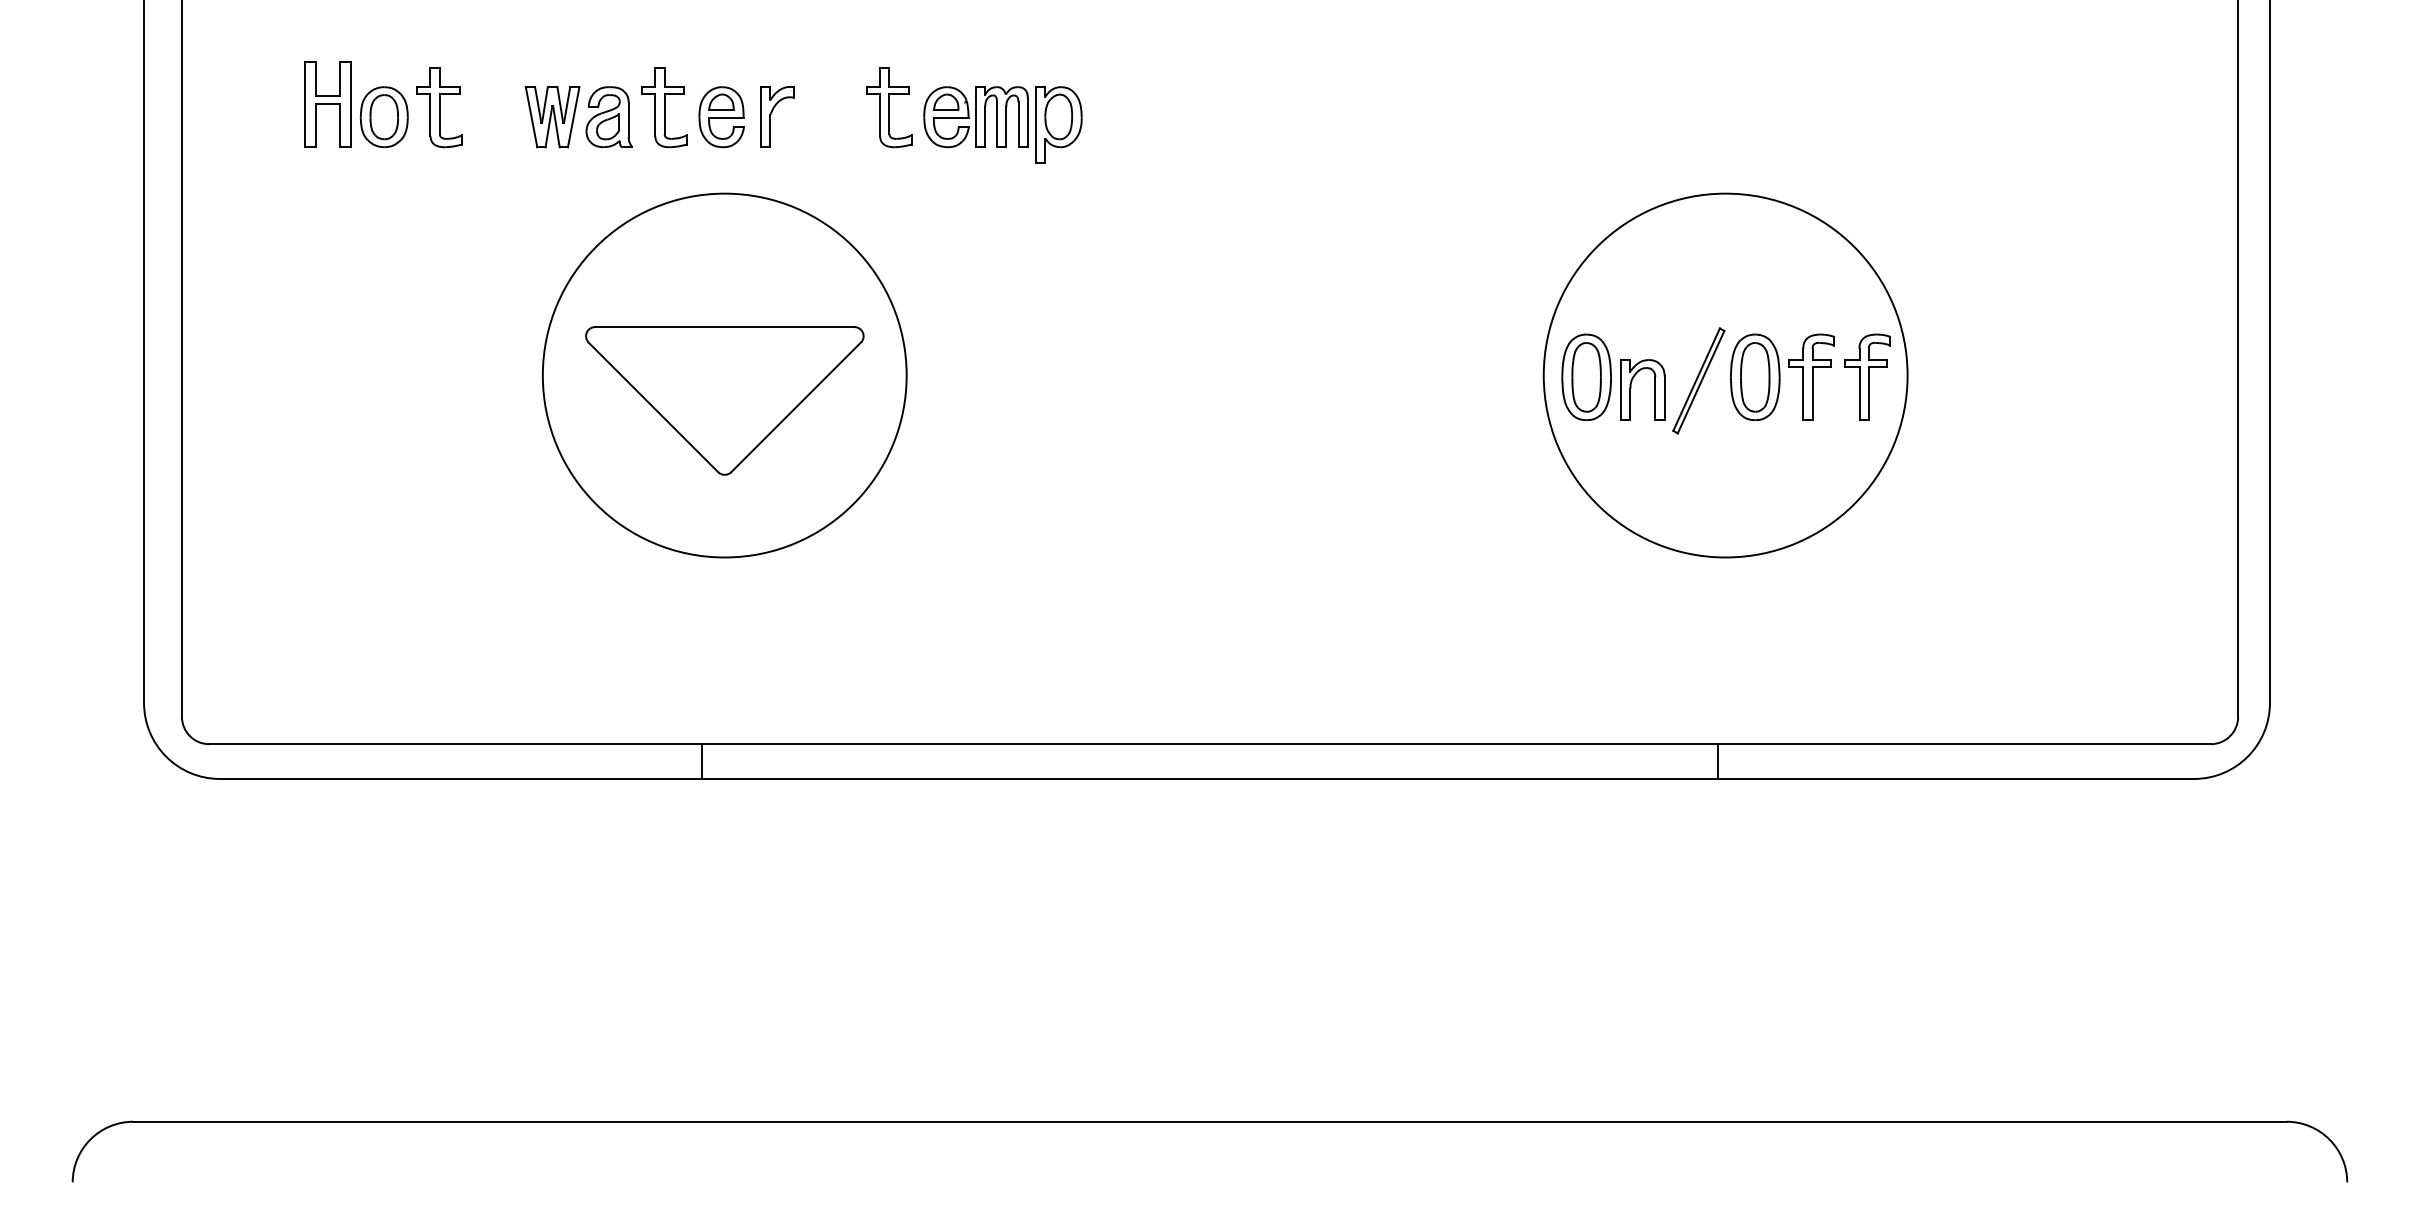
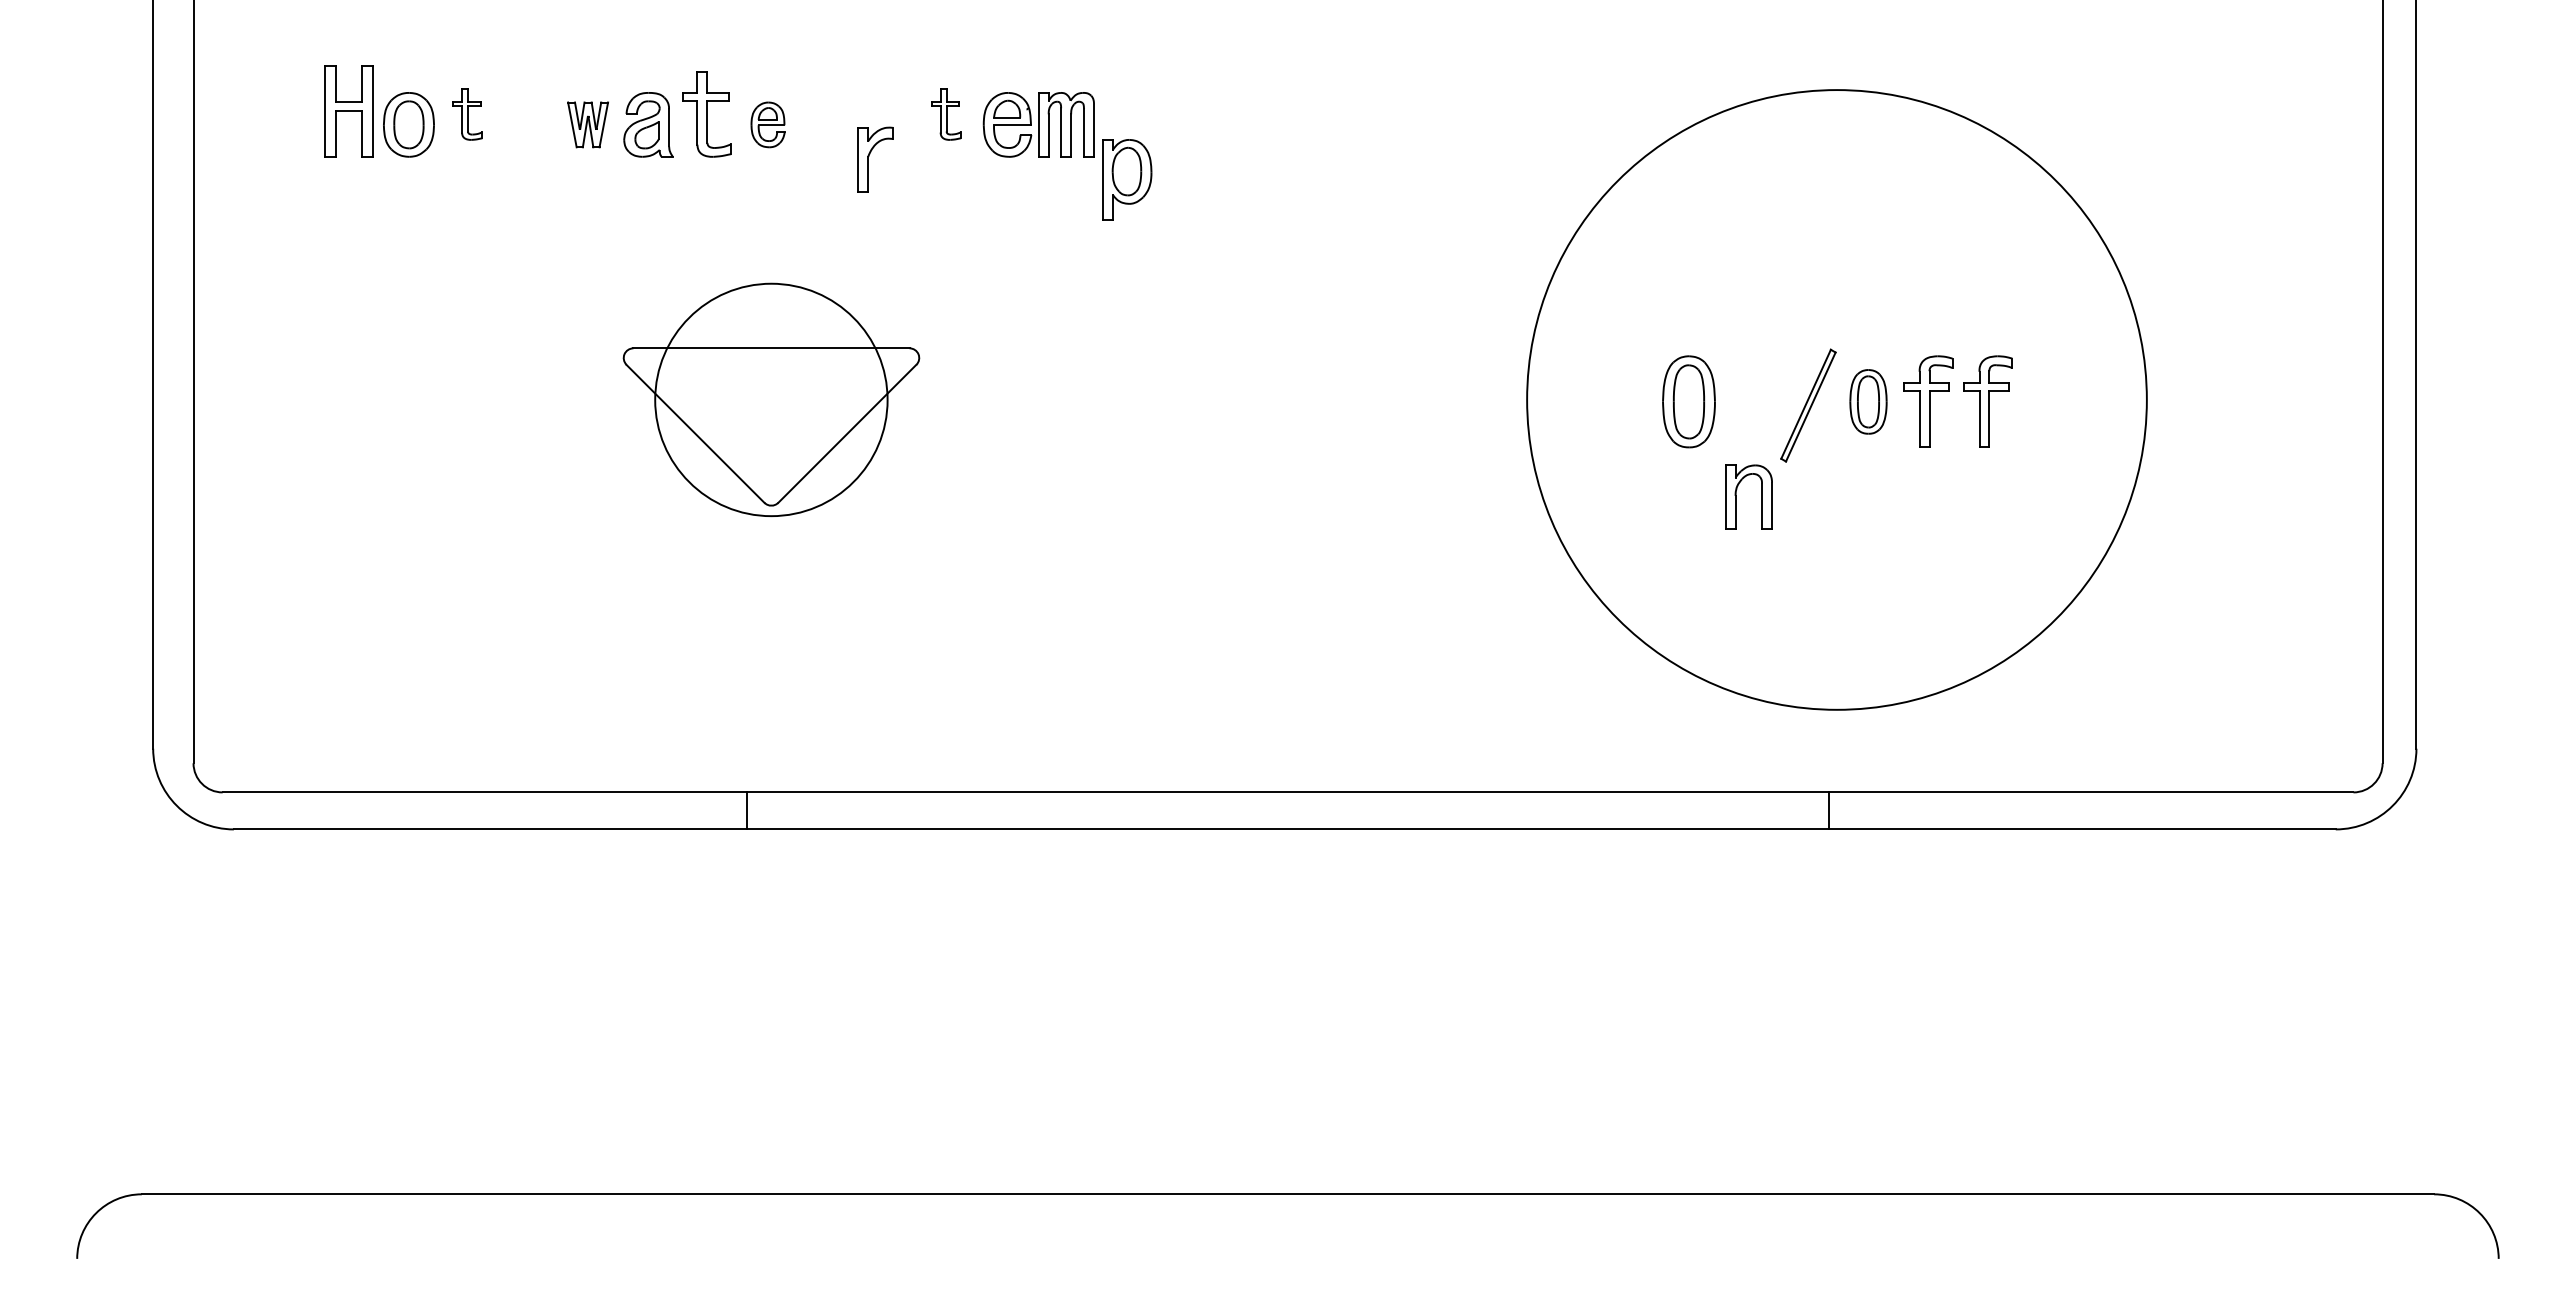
part: (439, 107) -> (467, 114), size x0.6
part: (889, 107) -> (946, 114), size x0.6
part: (771, 114) -> (869, 156), moved
part: (552, 116) -> (587, 124), size x0.7
part: (721, 116) -> (767, 124), size x0.7
part: (1059, 124) -> (1127, 179), moved
circle: (724, 375) -> (771, 399), size x0.6
circle: (1725, 375) -> (1836, 399), size x1.6
part: (1755, 377) -> (1868, 401), size x0.7
part: (1631, 389) -> (1736, 496), moved

